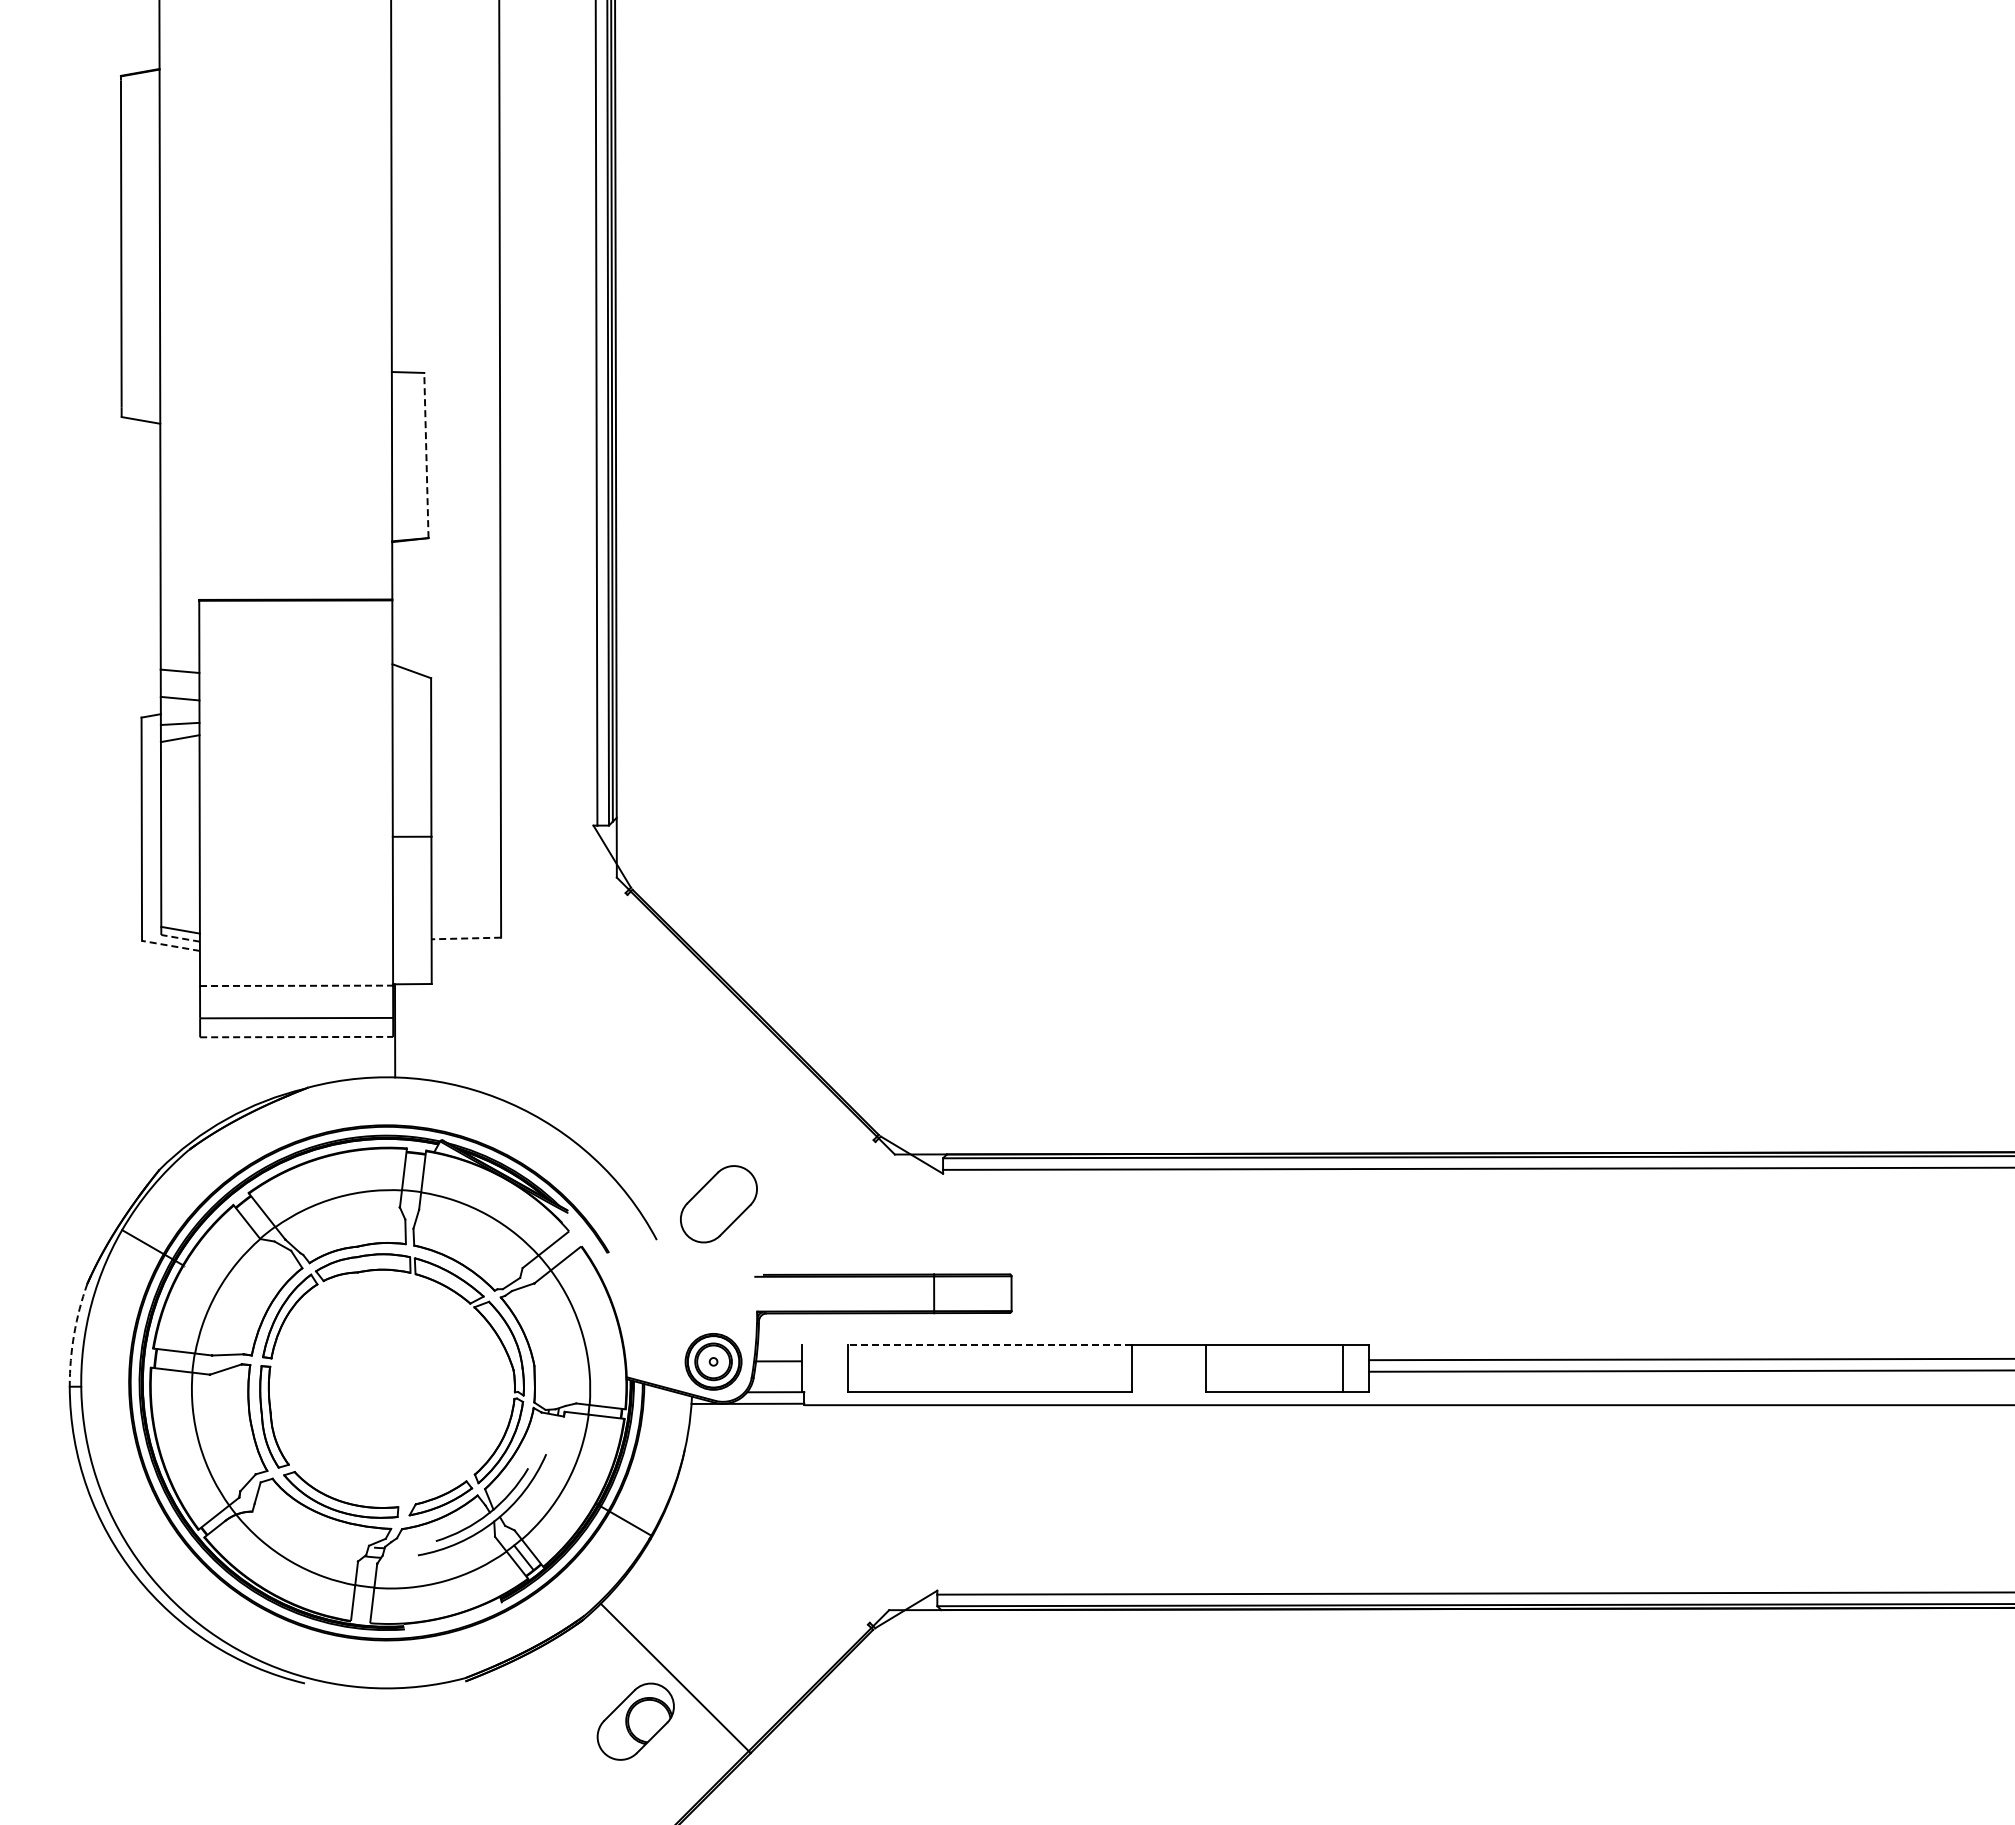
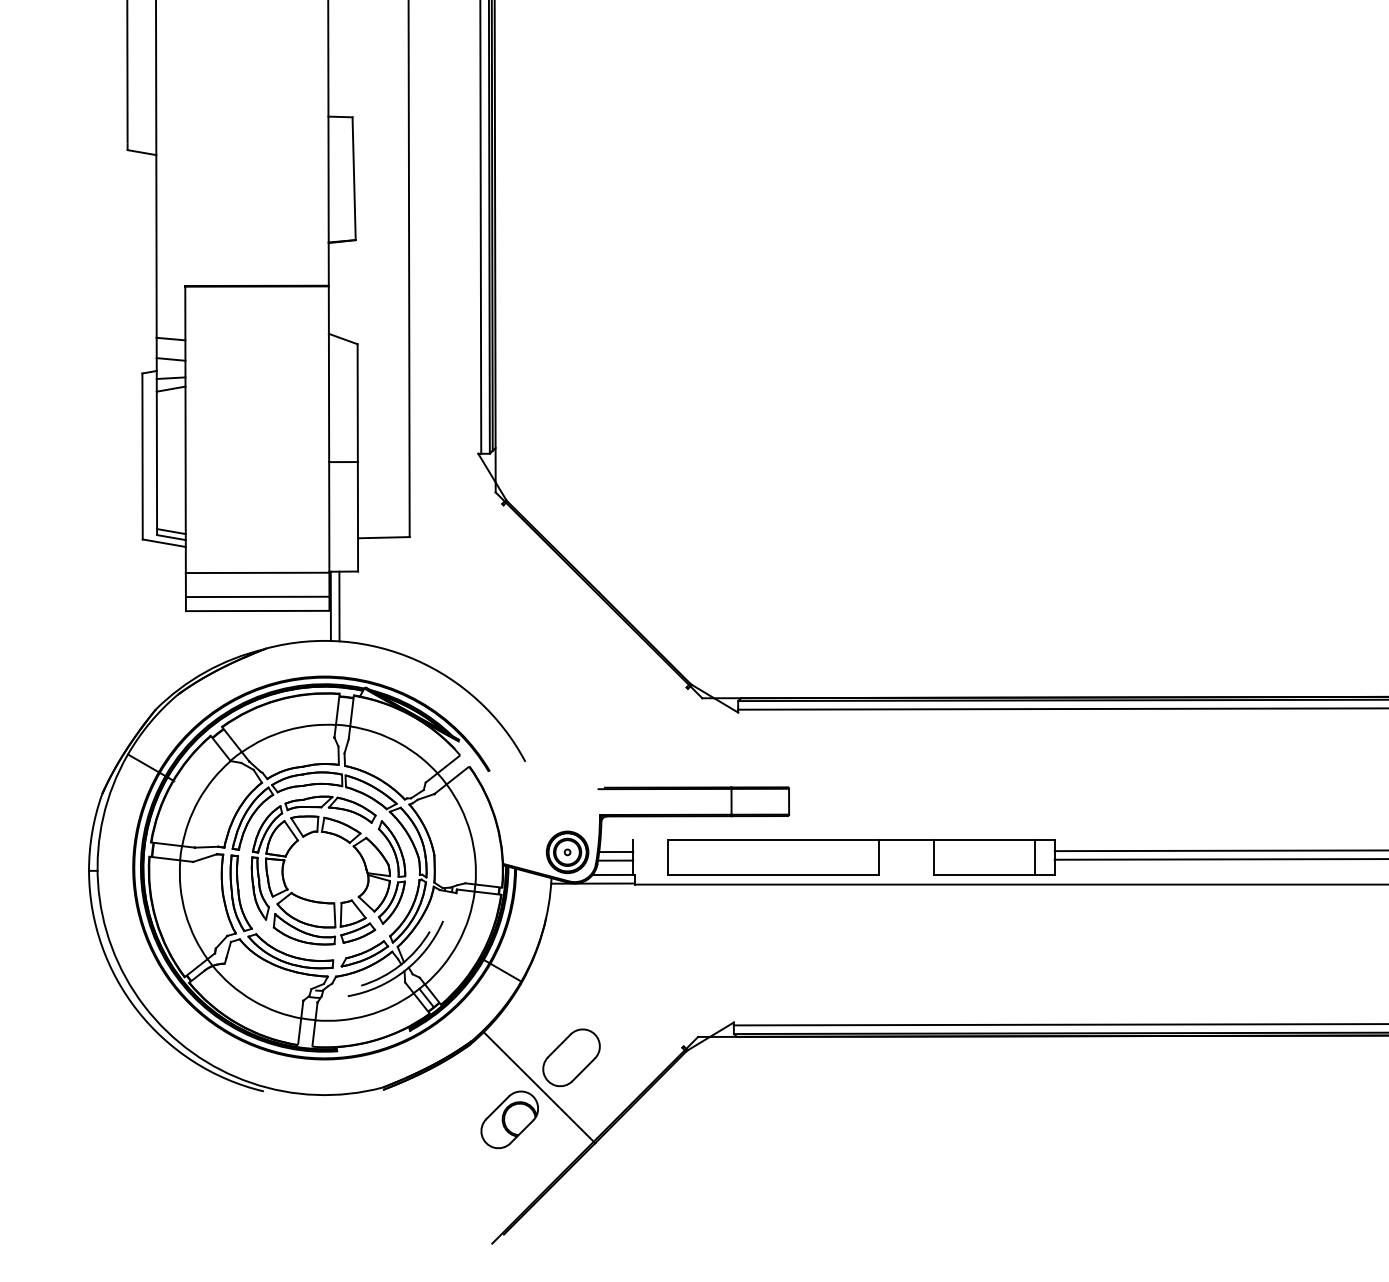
line: (426, 455) -> (354, 178), dashed -> solid
line: (180, 938) -> (171, 537), dashed -> solid
line: (466, 938) -> (383, 537), dashed -> solid
line: (170, 945) -> (163, 542), dashed -> solid
line: (296, 985) -> (257, 572), dashed -> solid
line: (406, 1031) -> (339, 606), added
line: (296, 1037) -> (257, 611), dashed -> solid
part: (718, 1204) -> (571, 1058), moved
arc: (74, 1334) -> (92, 832), dashed -> solid
line: (989, 1345) -> (772, 840), dashed -> solid
line: (777, 1372) -> (615, 860), added
part: (384, 1428) -> (322, 901), added

